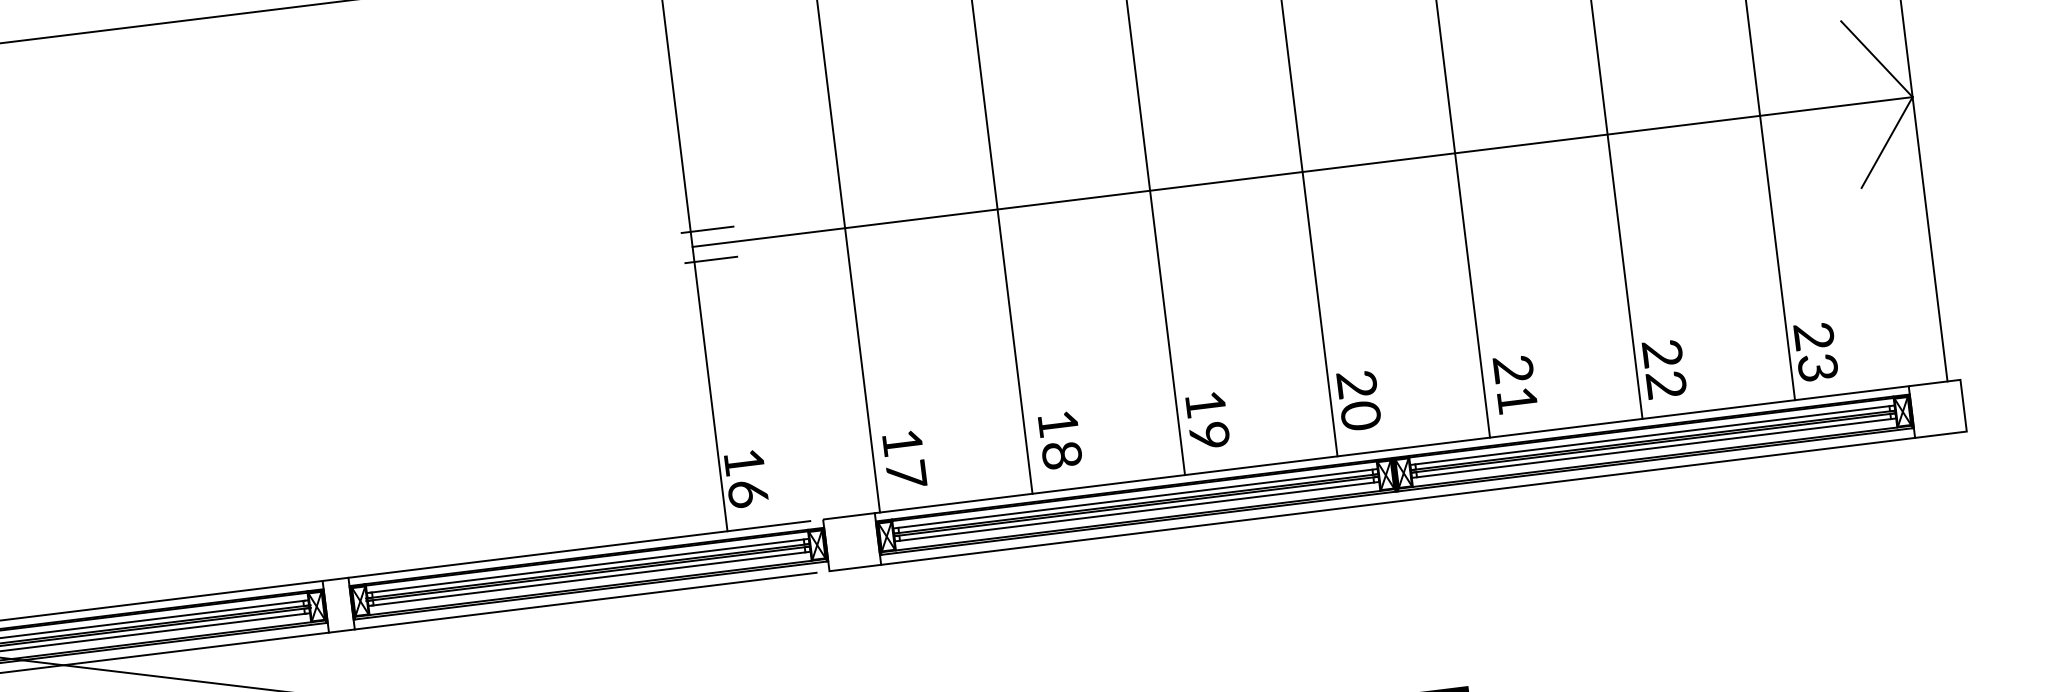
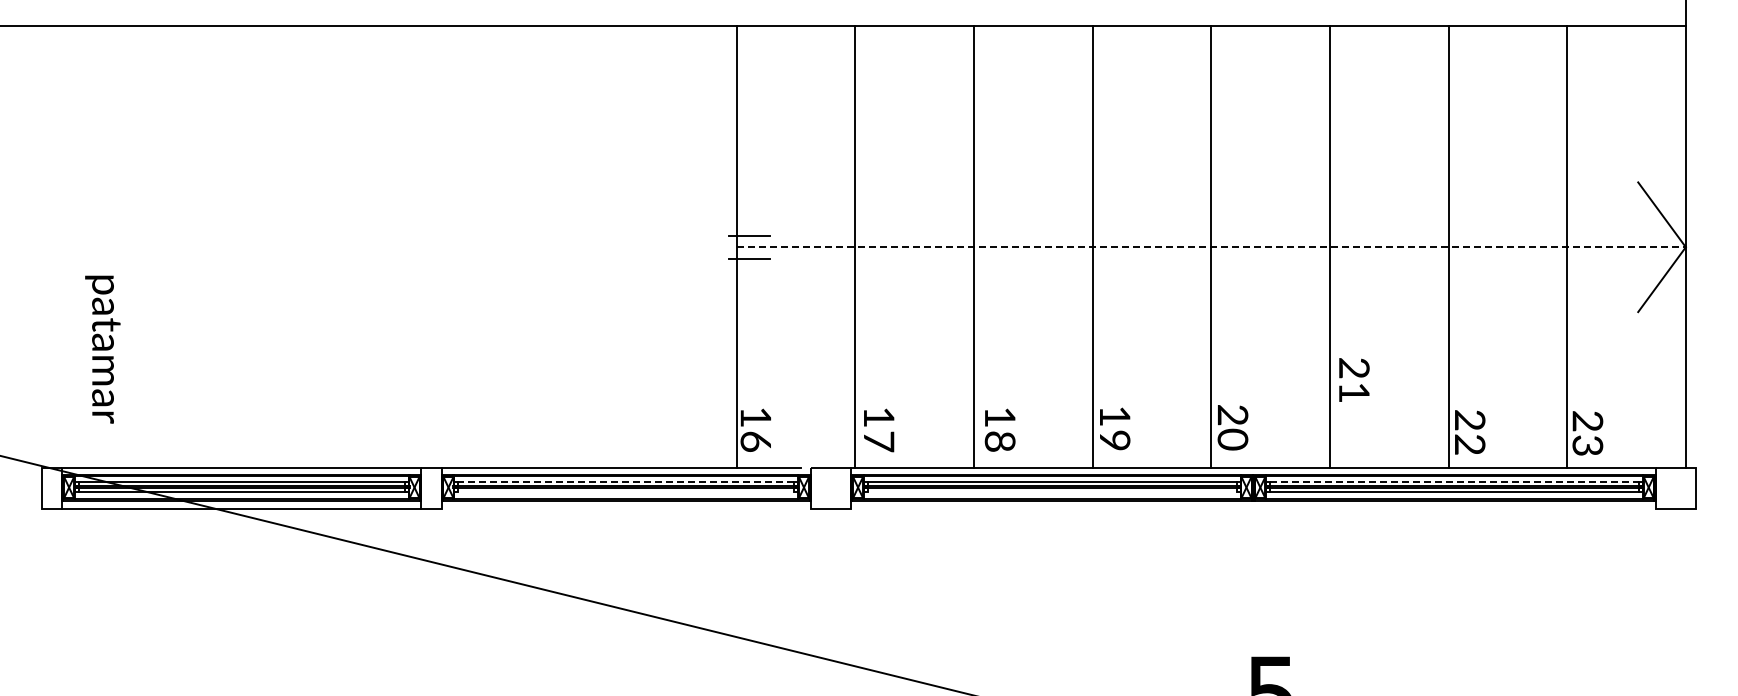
line: (1303, 172) -> (1211, 247), solid -> dashed
text: (1515, 383) -> (1354, 379), moved
line: (1653, 434) -> (1455, 481), solid -> dashed
line: (1398, 501) -> (1253, 508), removed
line: (1136, 512) -> (1051, 492), removed
line: (586, 565) -> (625, 481), solid -> dashed
line: (588, 579) -> (625, 492), removed
line: (584, 600) -> (620, 508), removed

